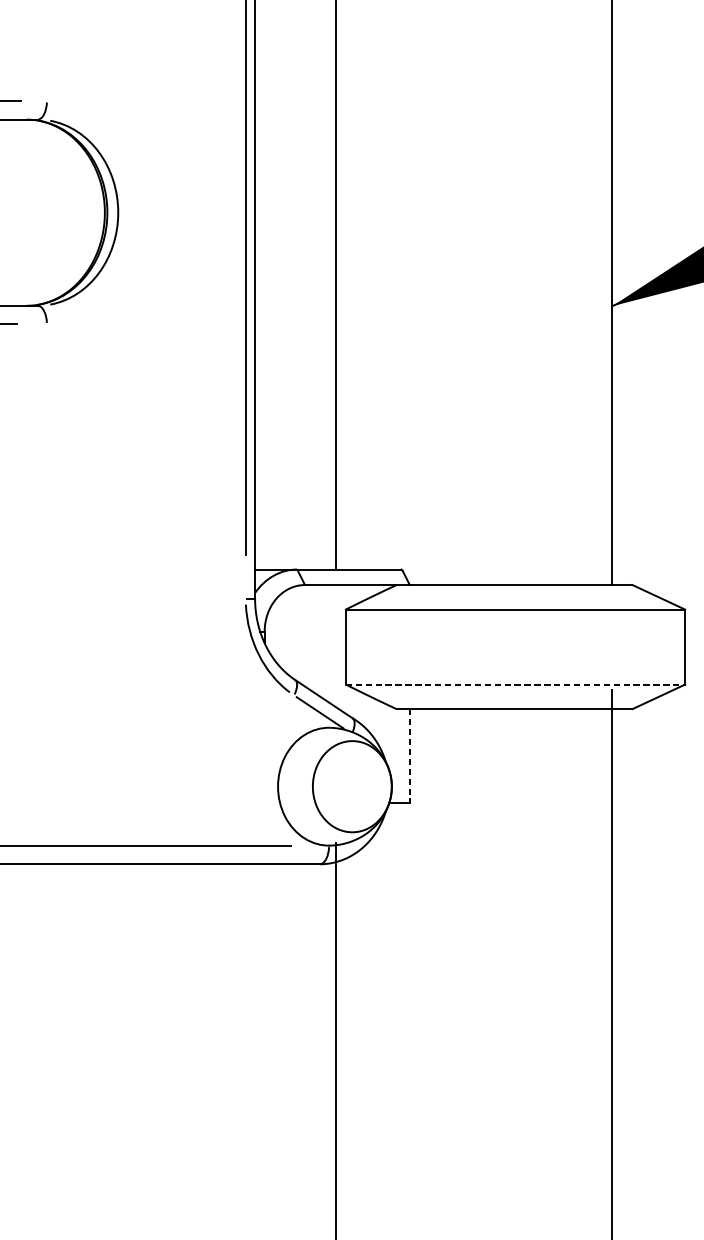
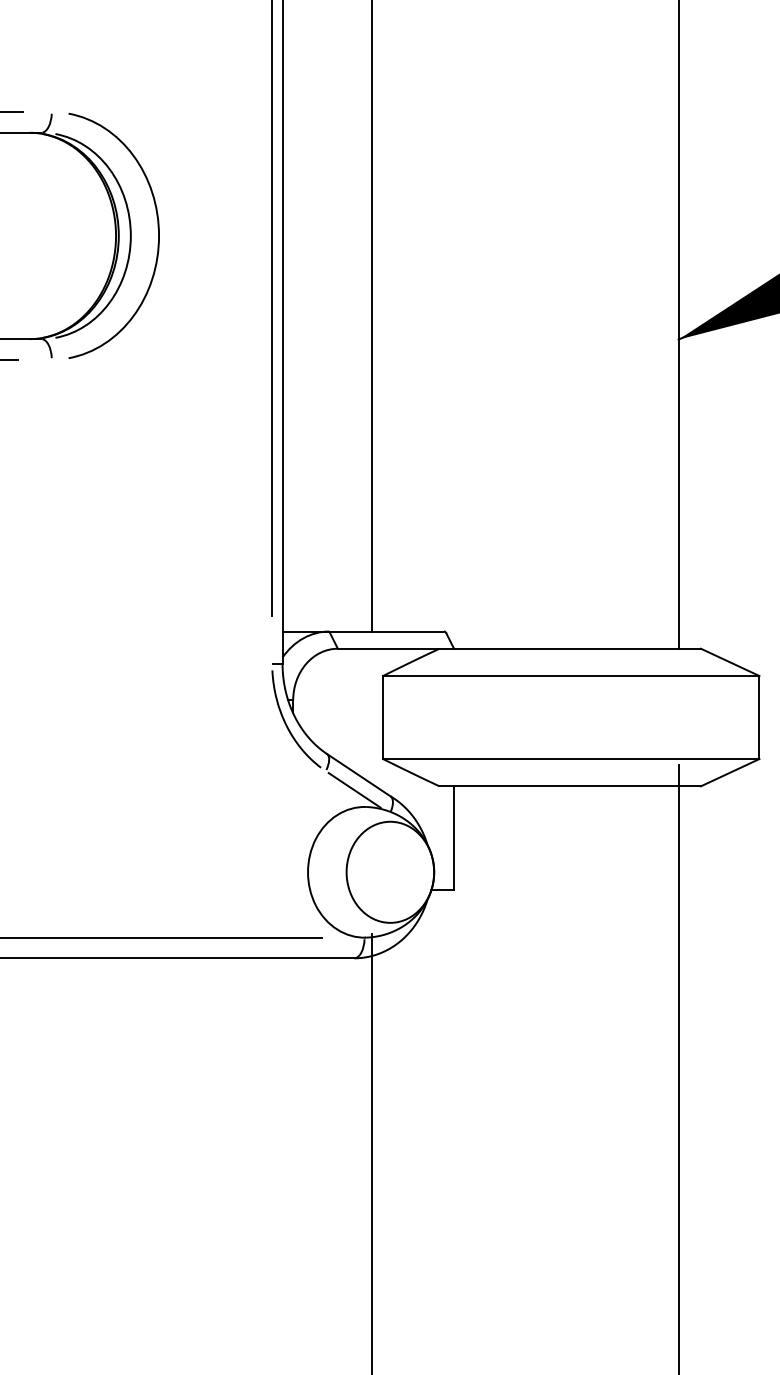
curve: (142, 205) -> (157, 227), added
line: (515, 684) -> (571, 759), dashed -> solid
line: (410, 756) -> (454, 838), dashed -> solid

